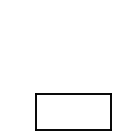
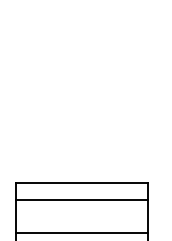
line: (72, 103) -> (80, 199), added
line: (72, 122) -> (80, 233), added

